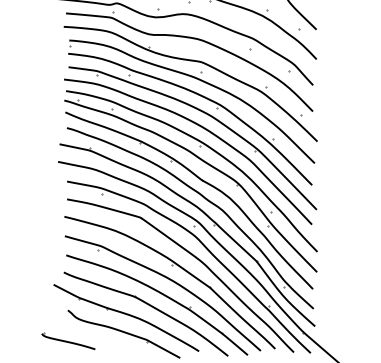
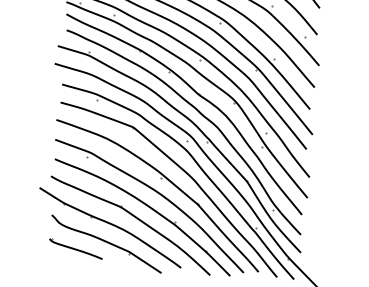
part: (68, 341) -> (76, 248), moved

